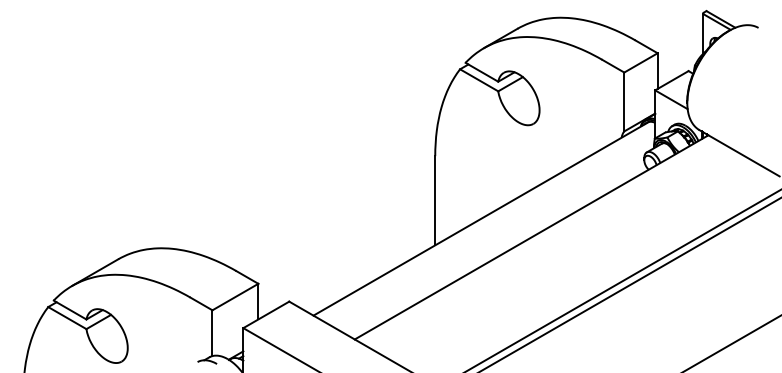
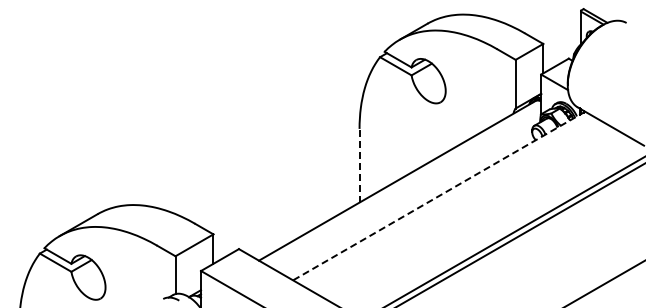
line: (435, 200) -> (359, 165), solid -> dashed
line: (532, 237) -> (439, 196), solid -> dashed

